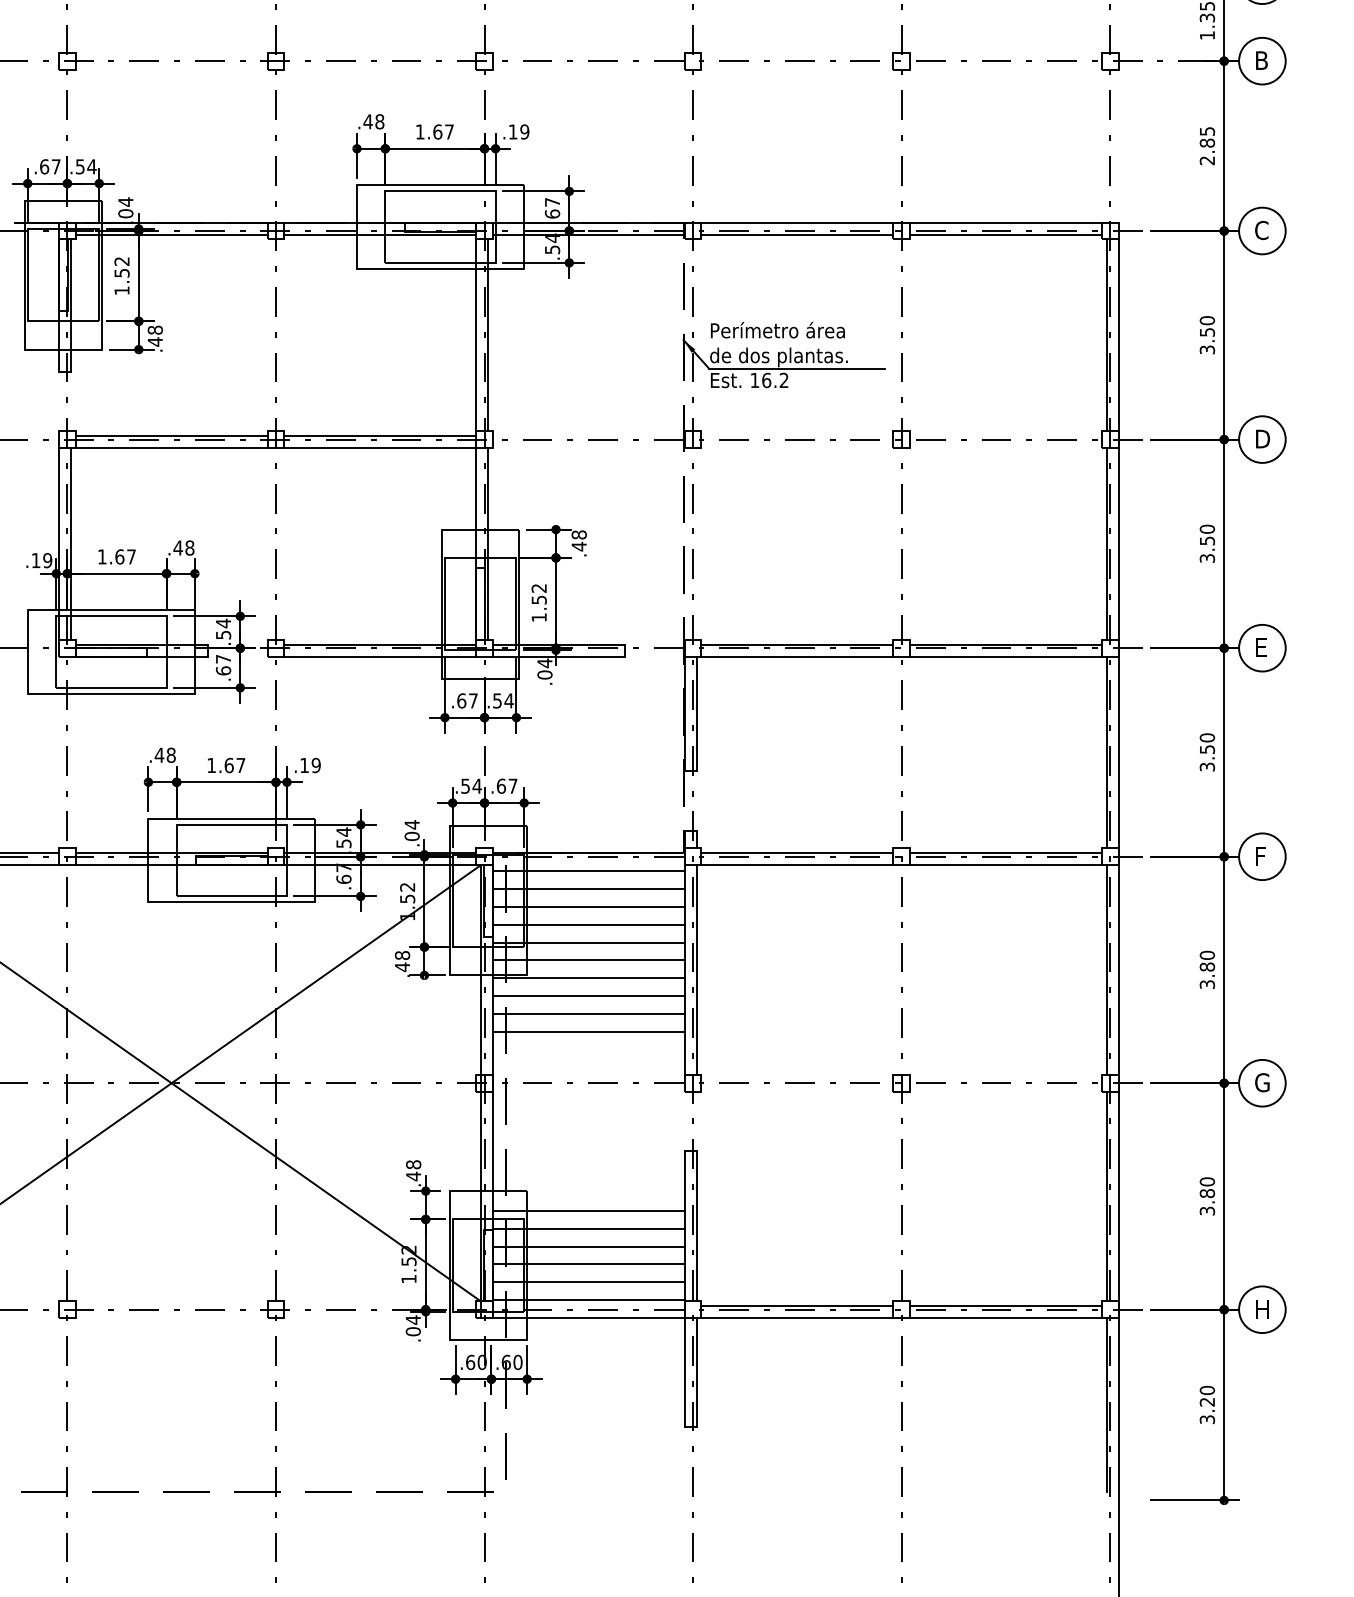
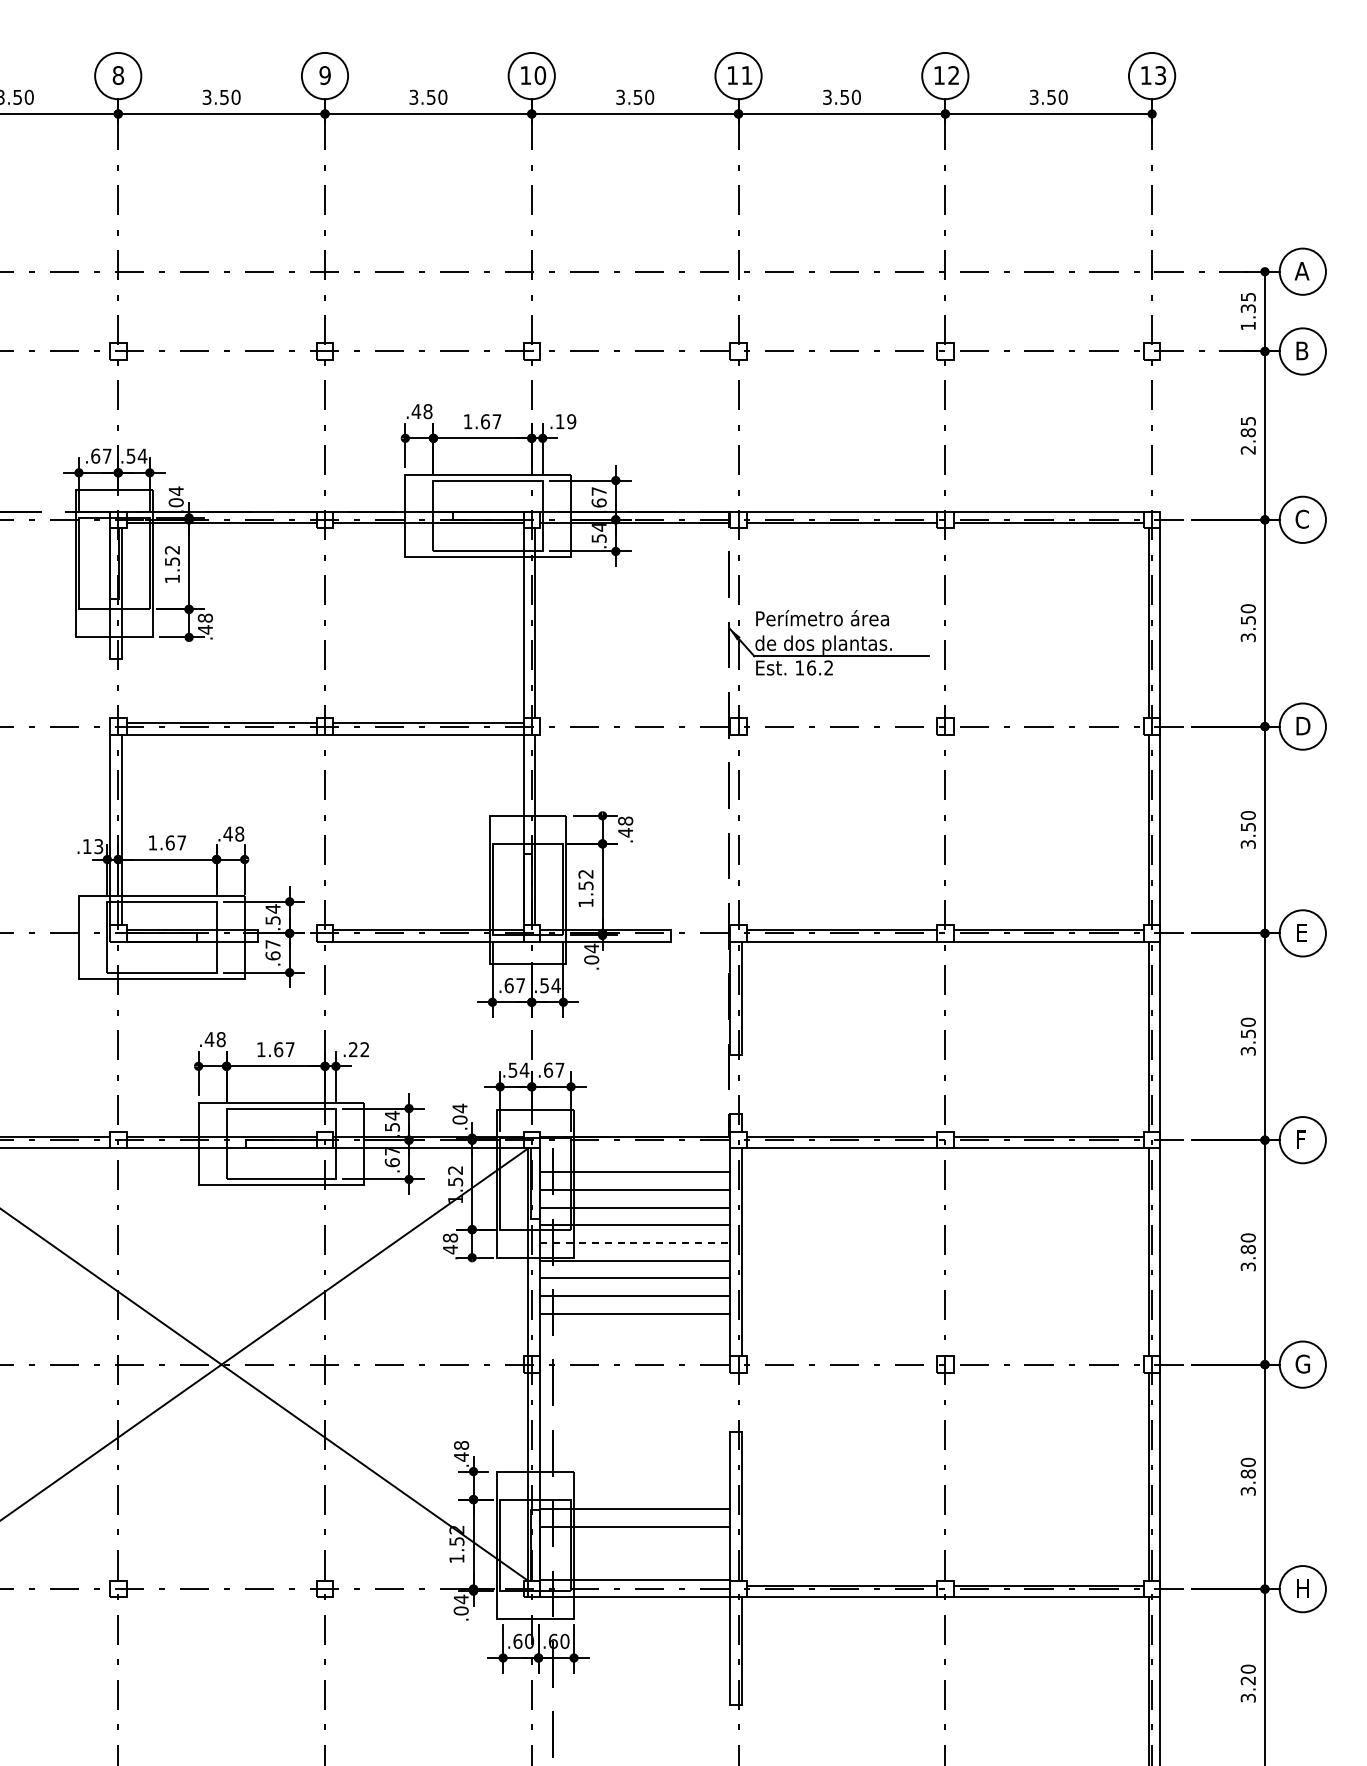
text: (47, 560) -> (98, 846), .19 -> .13
text: (310, 765) -> (359, 1049), .19 -> .22
line: (589, 871) -> (635, 1154), removed
line: (589, 960) -> (635, 1242), solid -> dashed
line: (589, 1211) -> (635, 1491), removed
line: (589, 1264) -> (635, 1544), removed
line: (589, 1281) -> (635, 1561), removed

